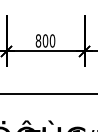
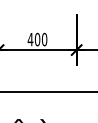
text: (38, 40) -> (30, 39), 800 -> 400

